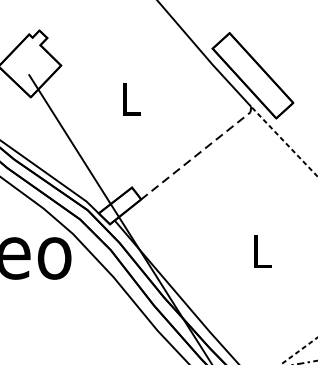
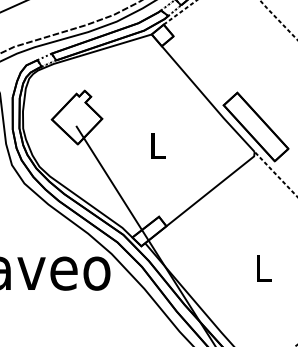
line: (198, 153) -> (212, 189), dashed -> solid

